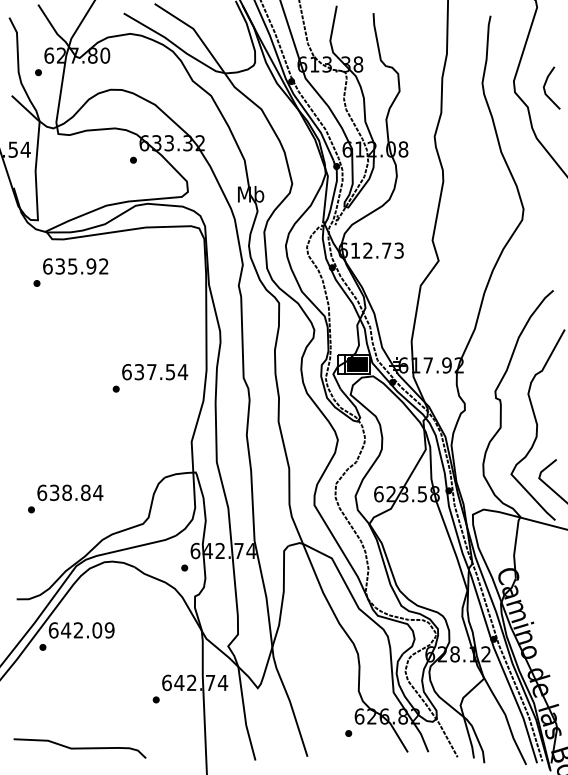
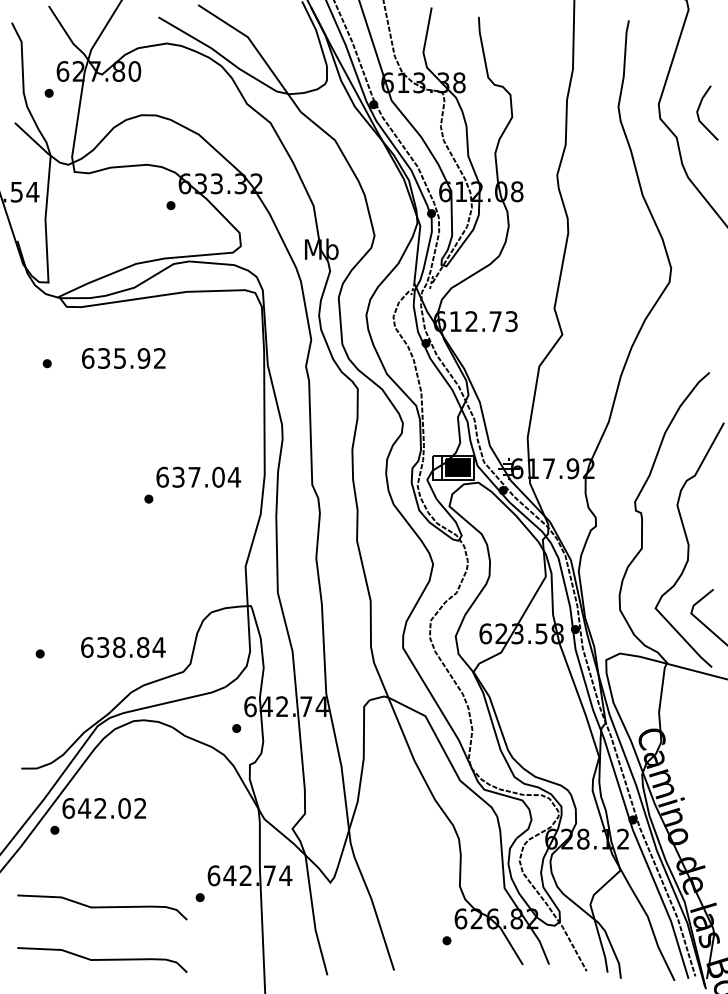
text: (75, 266) -> (123, 358), moved
text: (170, 372) -> (218, 477), 637.54 -> 637.04
text: (70, 492) -> (123, 647), moved
text: (109, 630) -> (140, 808), 642.09 -> 642.02
curve: (79, 707) -> (101, 907), added

